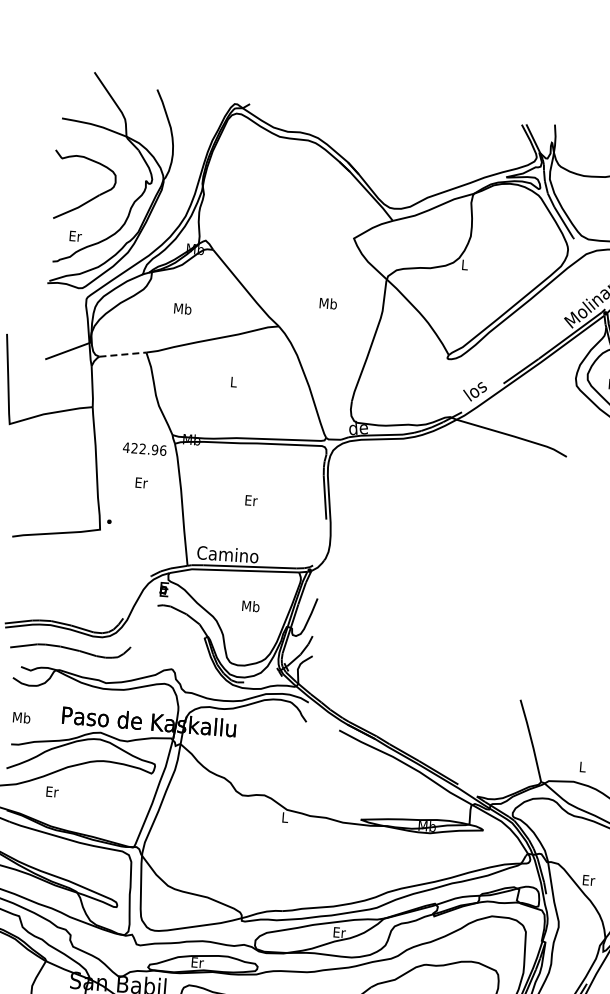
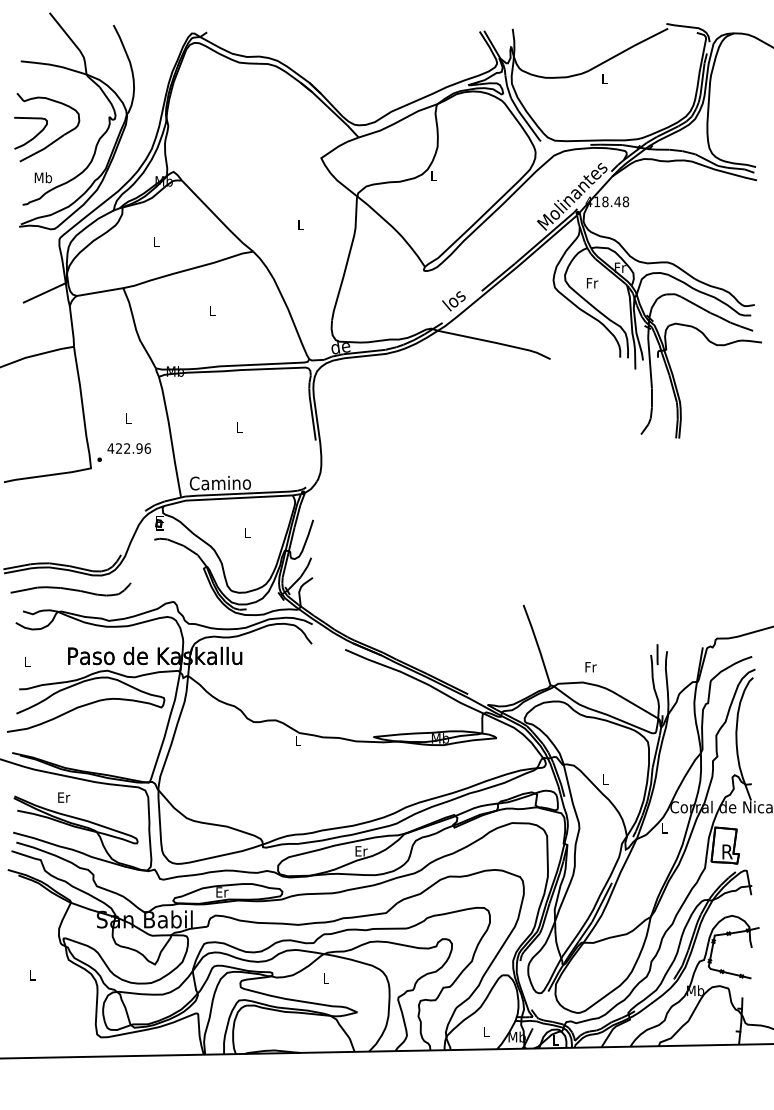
curve: (69, 194) -> (34, 136), added
text: (75, 235) -> (43, 177), Er -> Mb
text: (328, 303) -> (300, 224), Mb -> L
text: (182, 308) -> (155, 241), Mb -> L
line: (123, 355) -> (100, 292), dashed -> solid
text: (144, 449) -> (128, 448), moved
text: (141, 482) -> (128, 418), Er -> L
text: (251, 500) -> (239, 427), Er -> L
text: (251, 605) -> (247, 532), Mb -> L
text: (21, 717) -> (27, 661), Mb -> L
text: (582, 767) -> (590, 667), L -> Fr
text: (52, 791) -> (64, 797), moved
text: (589, 880) -> (606, 779), Er -> L

